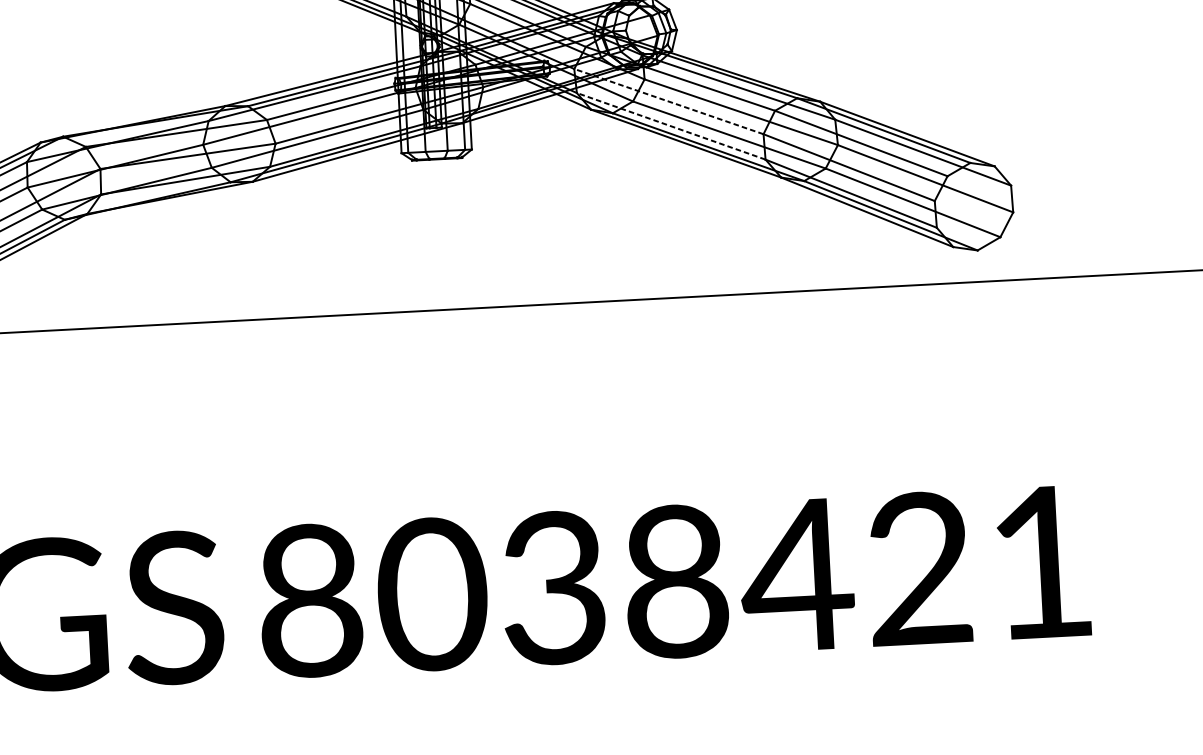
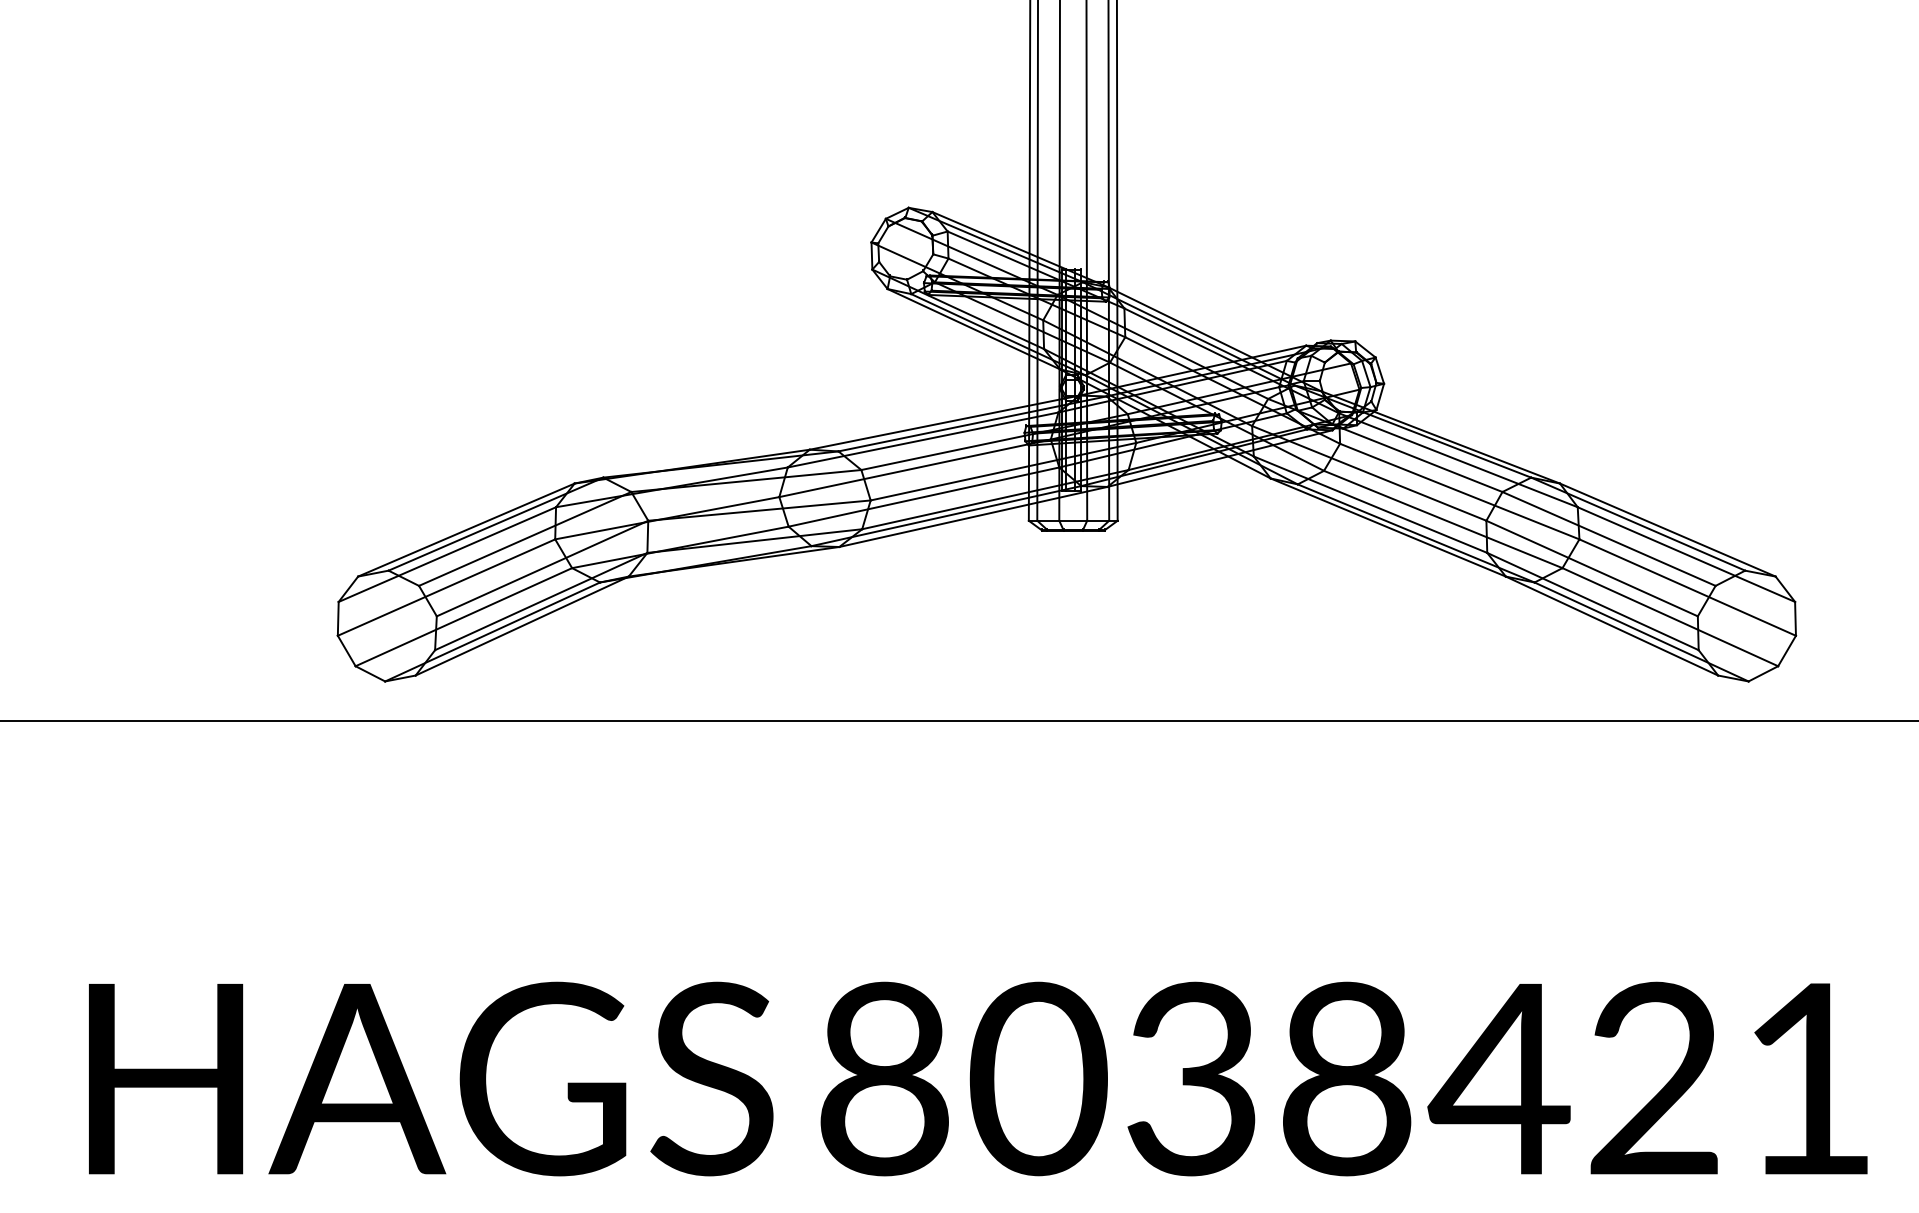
line: (668, 101) -> (1368, 473), dashed -> solid
line: (671, 126) -> (1370, 504), dashed -> solid

